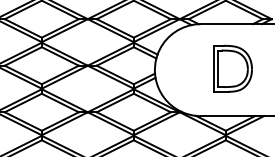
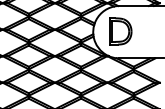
part: (232, 68) -> (120, 31), moved

